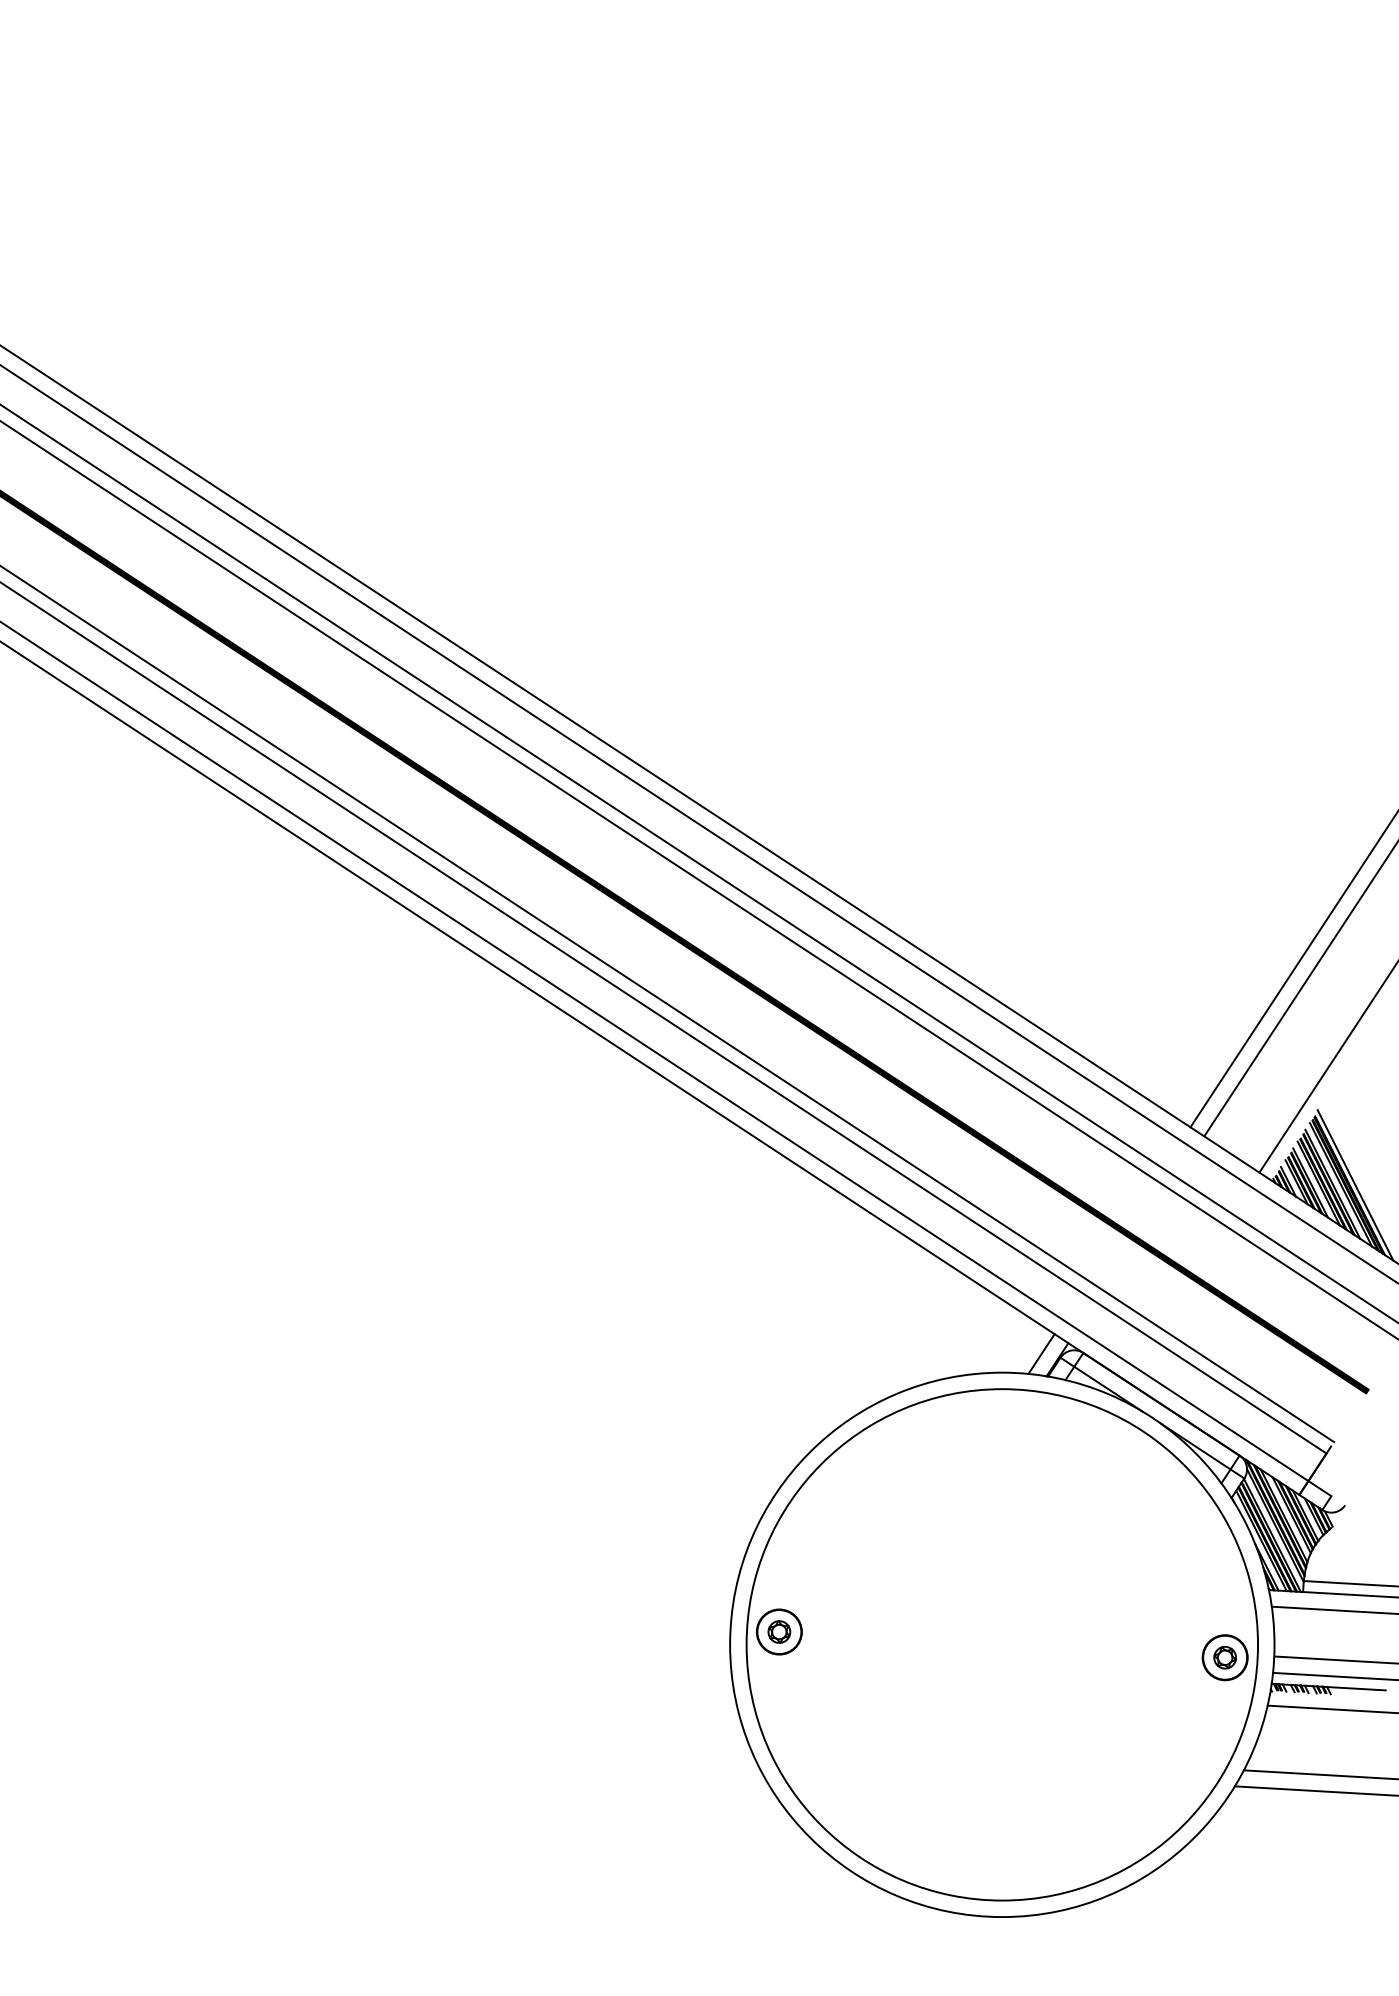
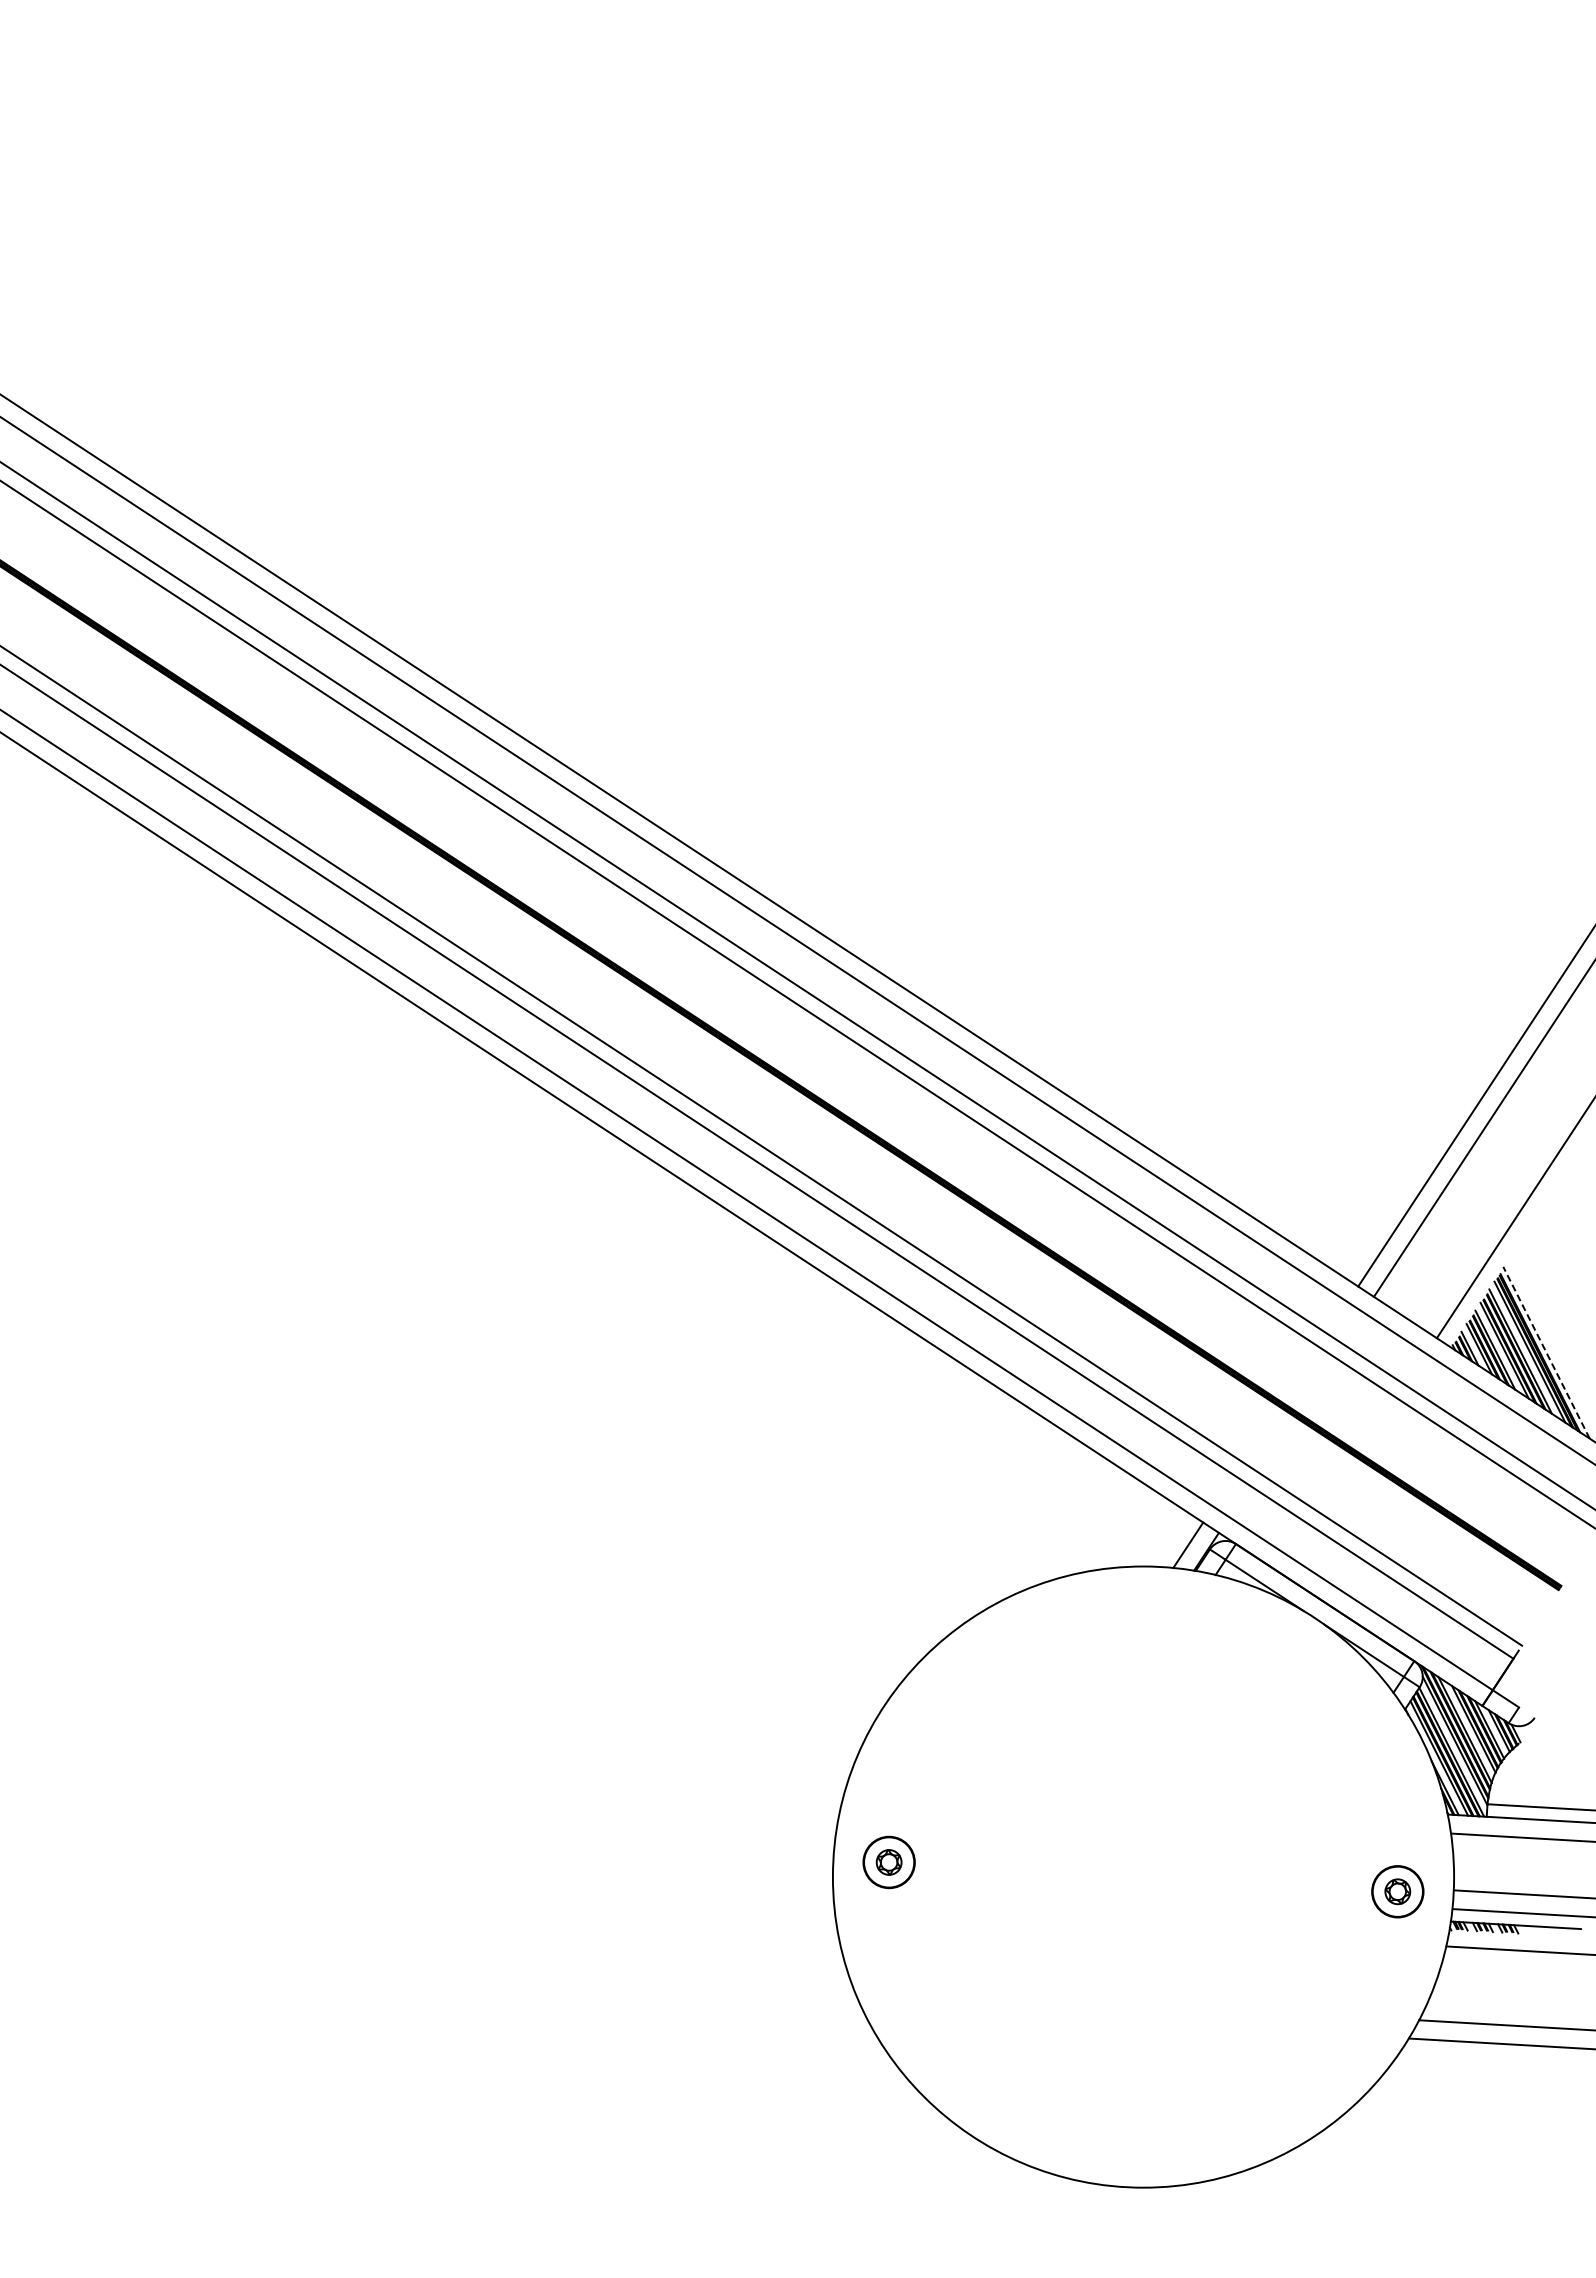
line: (1355, 1185) -> (1546, 1352), solid -> dashed
circle: (1002, 1644) -> (1143, 1876), removed

